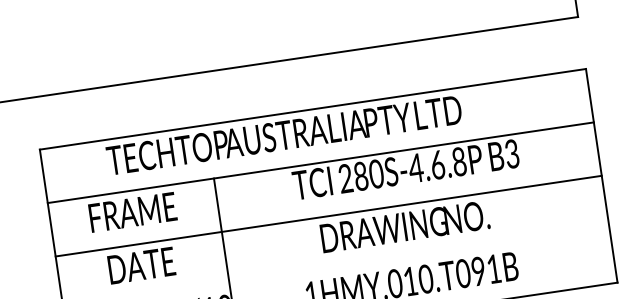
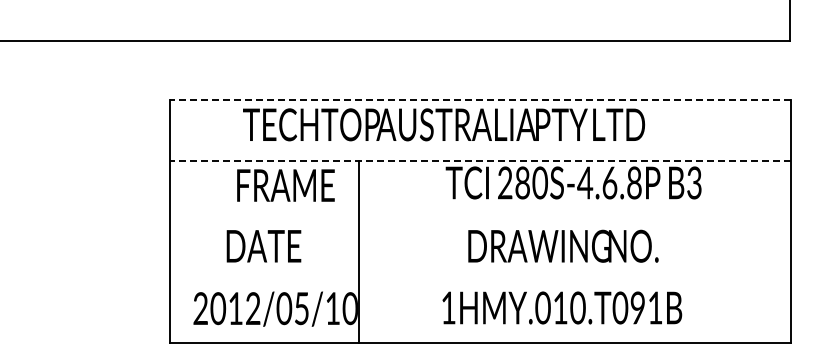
line: (312, 109) -> (479, 100), solid -> dashed
line: (320, 163) -> (479, 161), solid -> dashed
text: (132, 212) -> (285, 185), moved
line: (328, 215) -> (479, 221), removed

